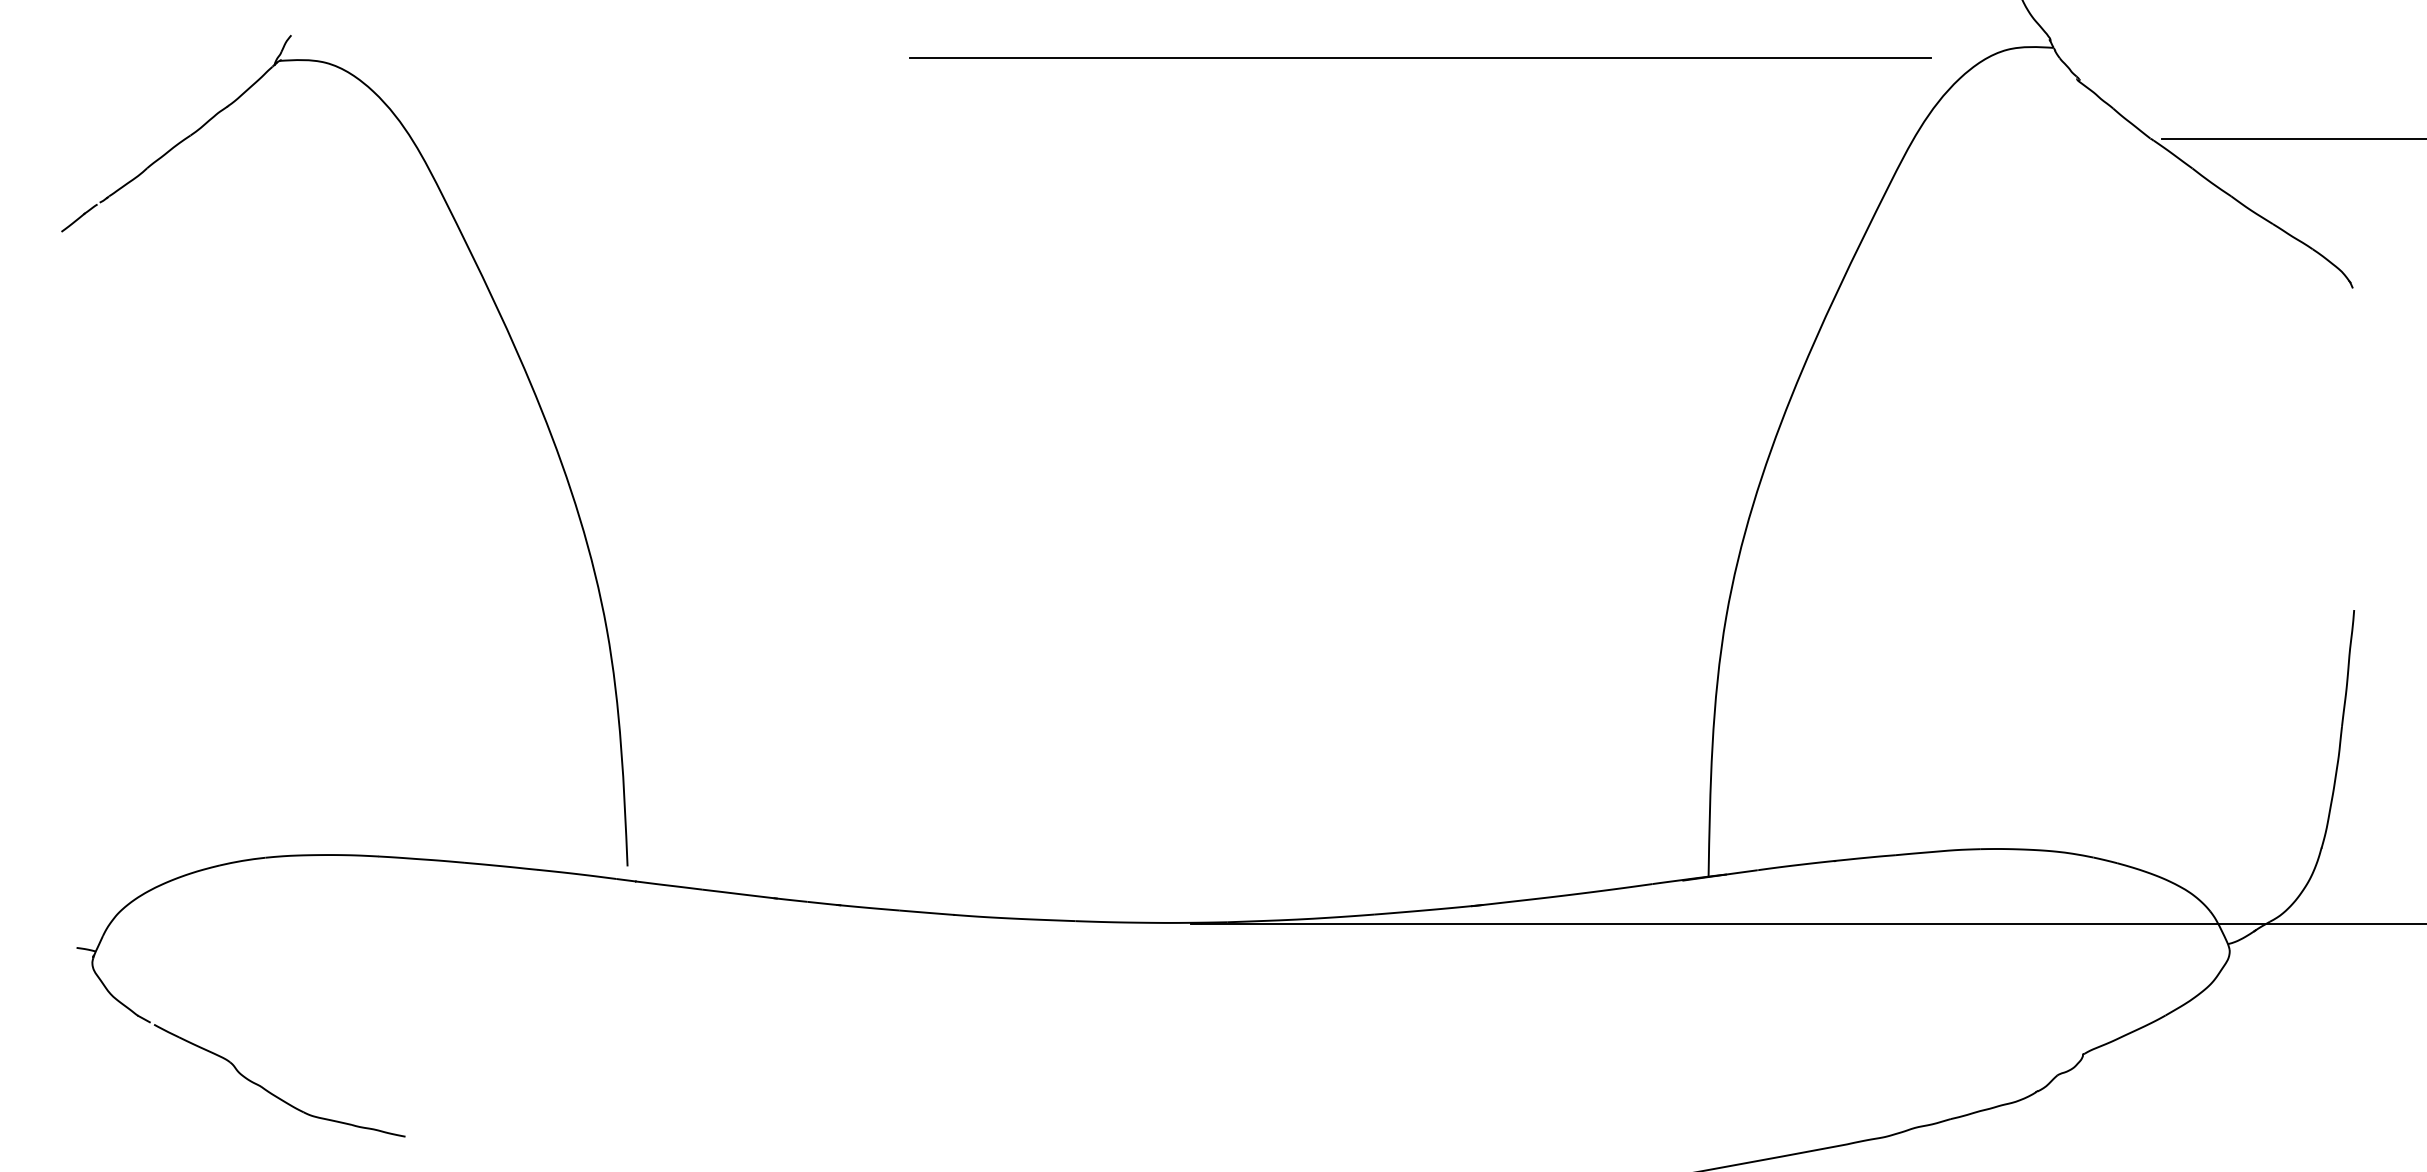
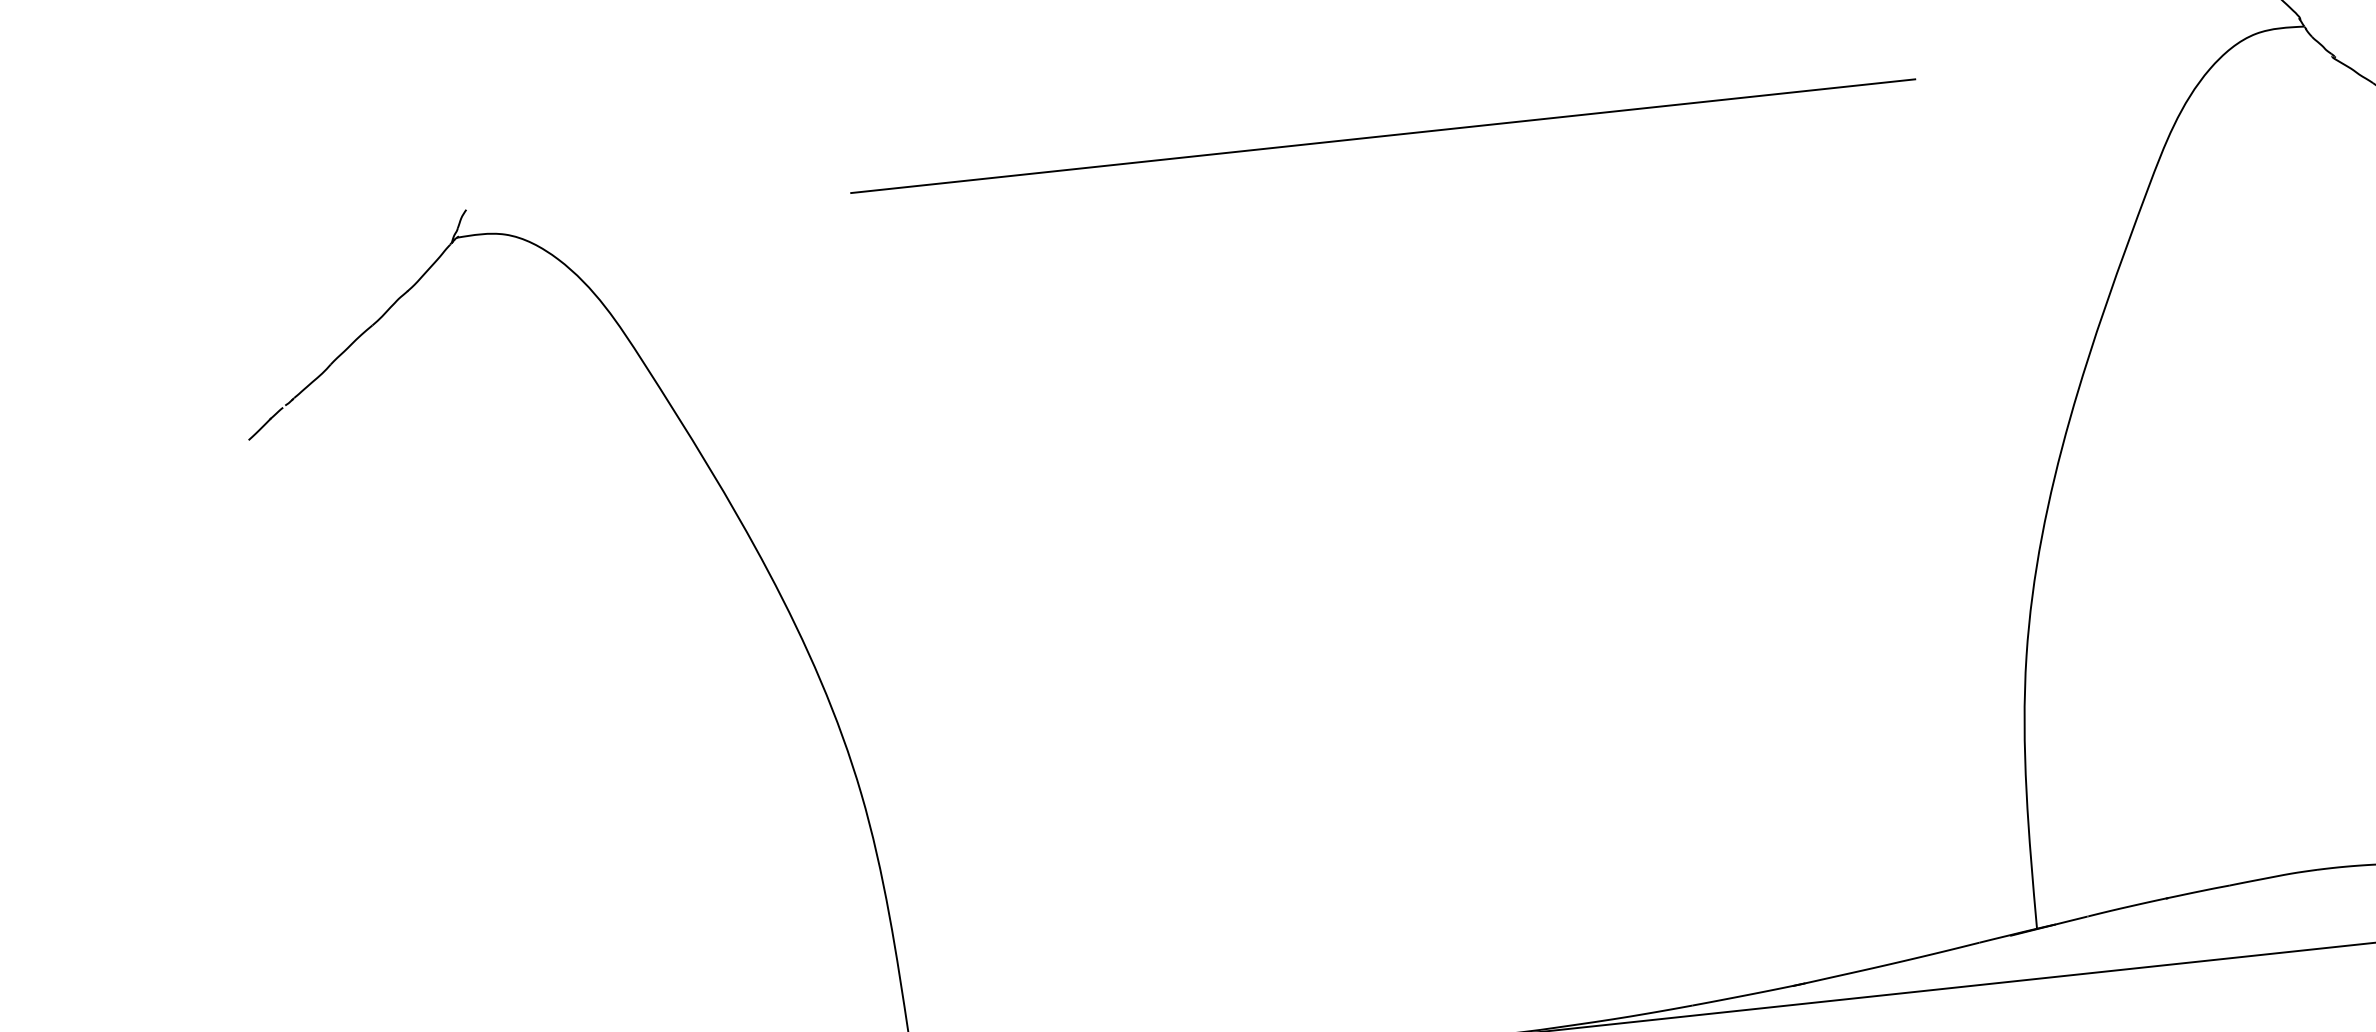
line: (1420, 57) -> (1382, 135), moved

